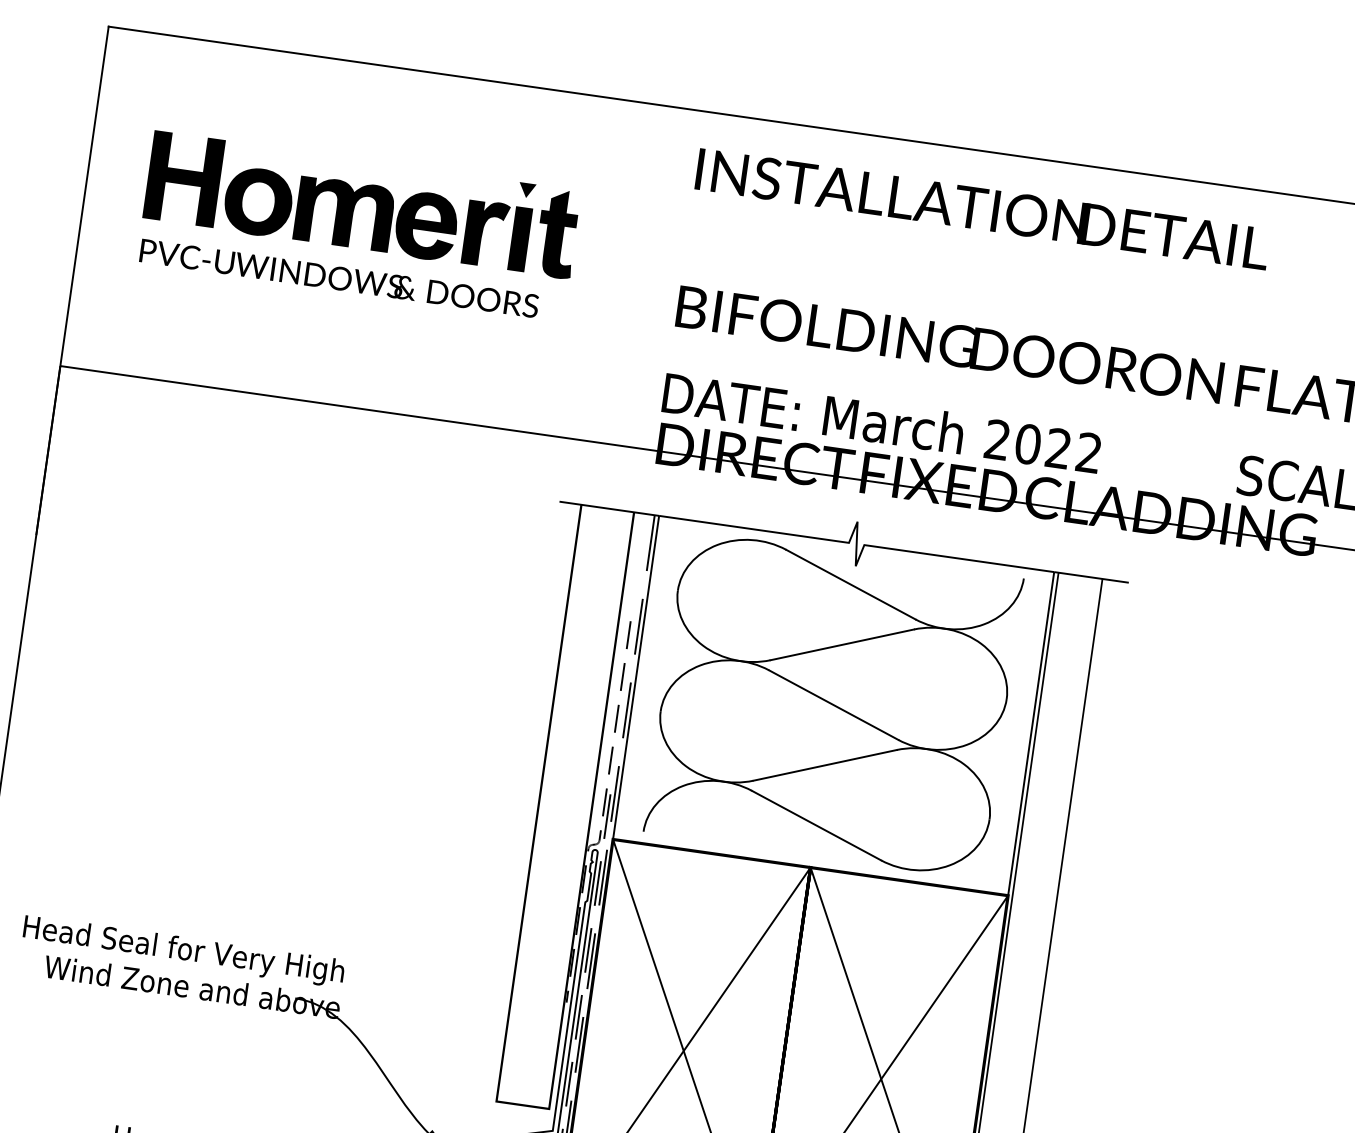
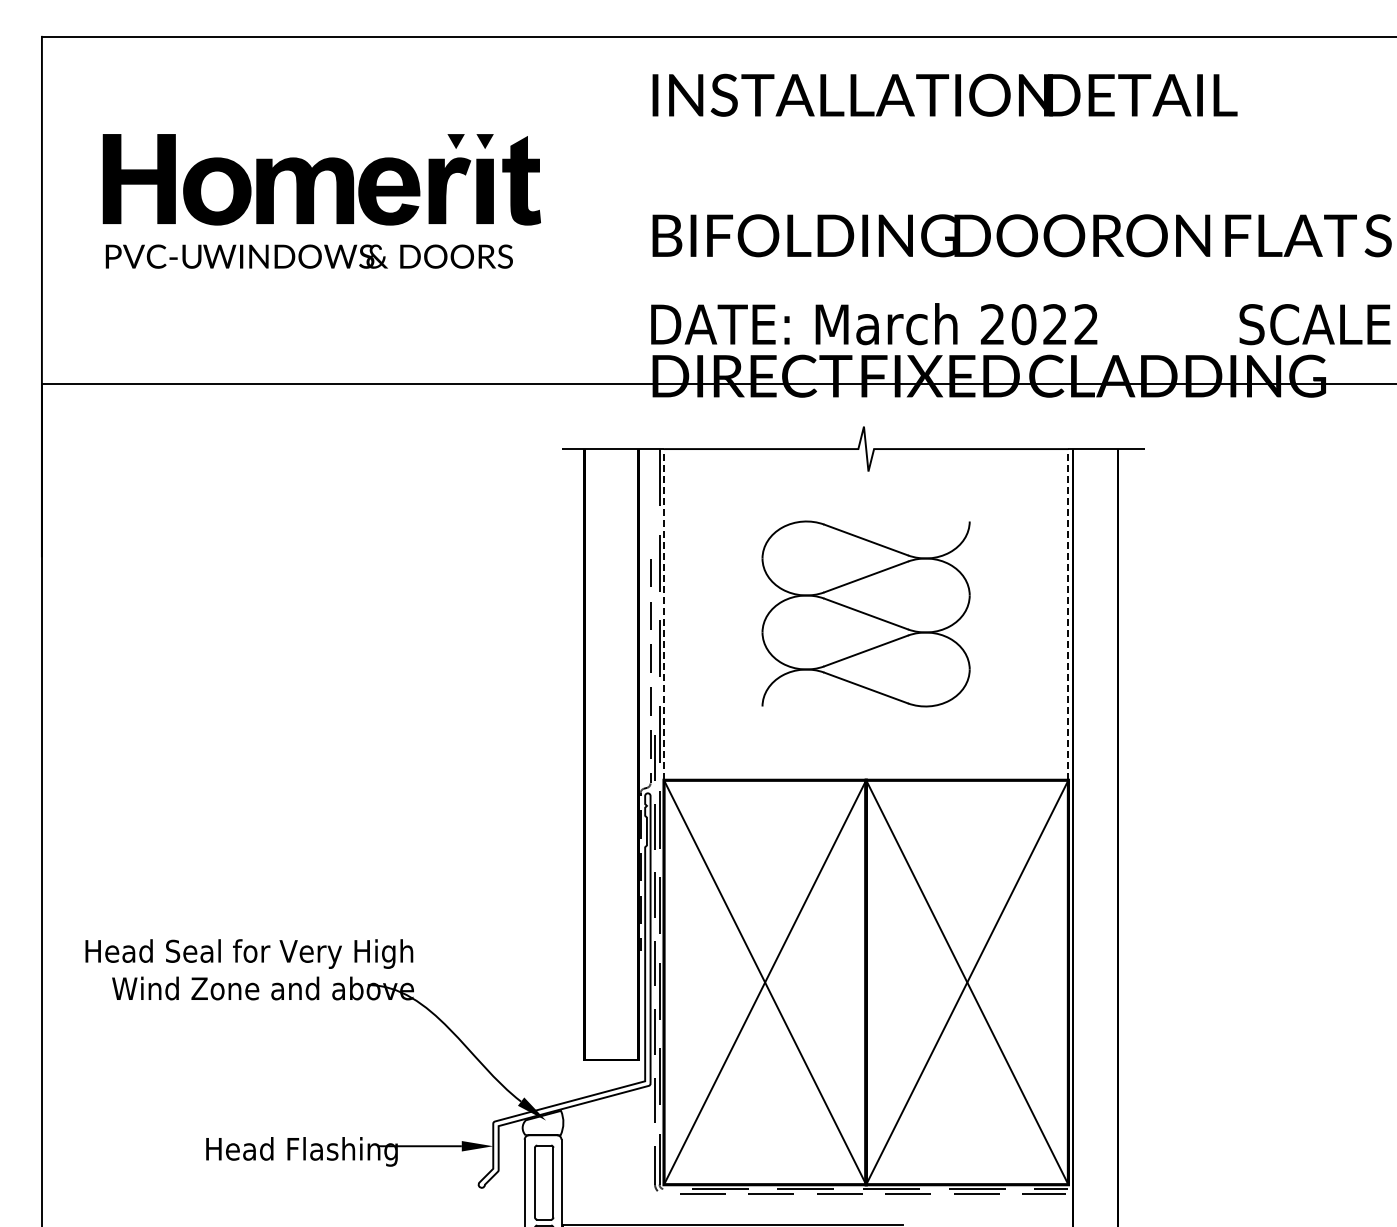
part: (498, 186) -> (455, 141), added
line: (636, 677) -> (664, 614), solid -> dashed
part: (833, 704) -> (865, 613), size x0.6
line: (1031, 733) -> (1068, 614), solid -> dashed

